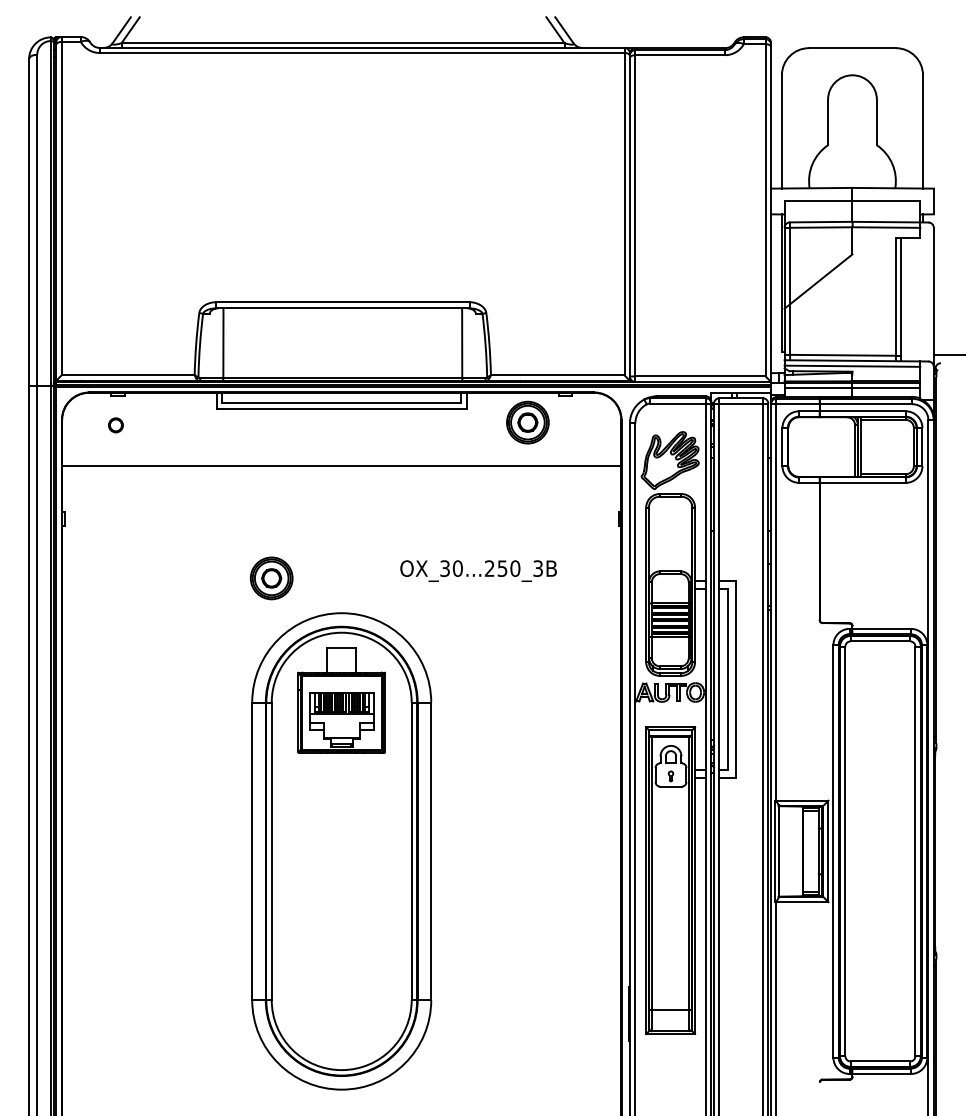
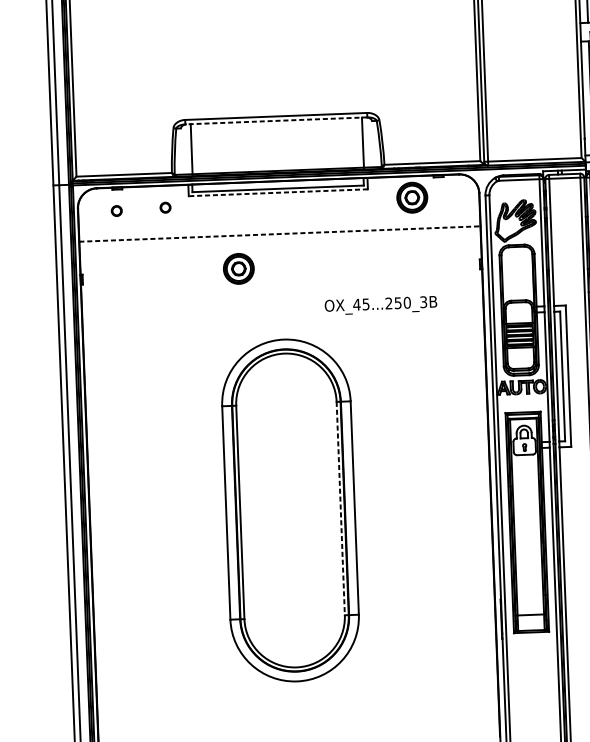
line: (342, 308) -> (276, 120), solid -> dashed
line: (341, 408) -> (278, 192), solid -> dashed
circle: (183, 423) -> (165, 207), added
line: (341, 466) -> (279, 234), solid -> dashed
text: (450, 568) -> (360, 304), OX_30...250_3B -> OX_45...250_3B
part: (271, 578) -> (238, 268), moved
part: (341, 700) -> (286, 402), removed
line: (411, 851) -> (340, 508), solid -> dashed

